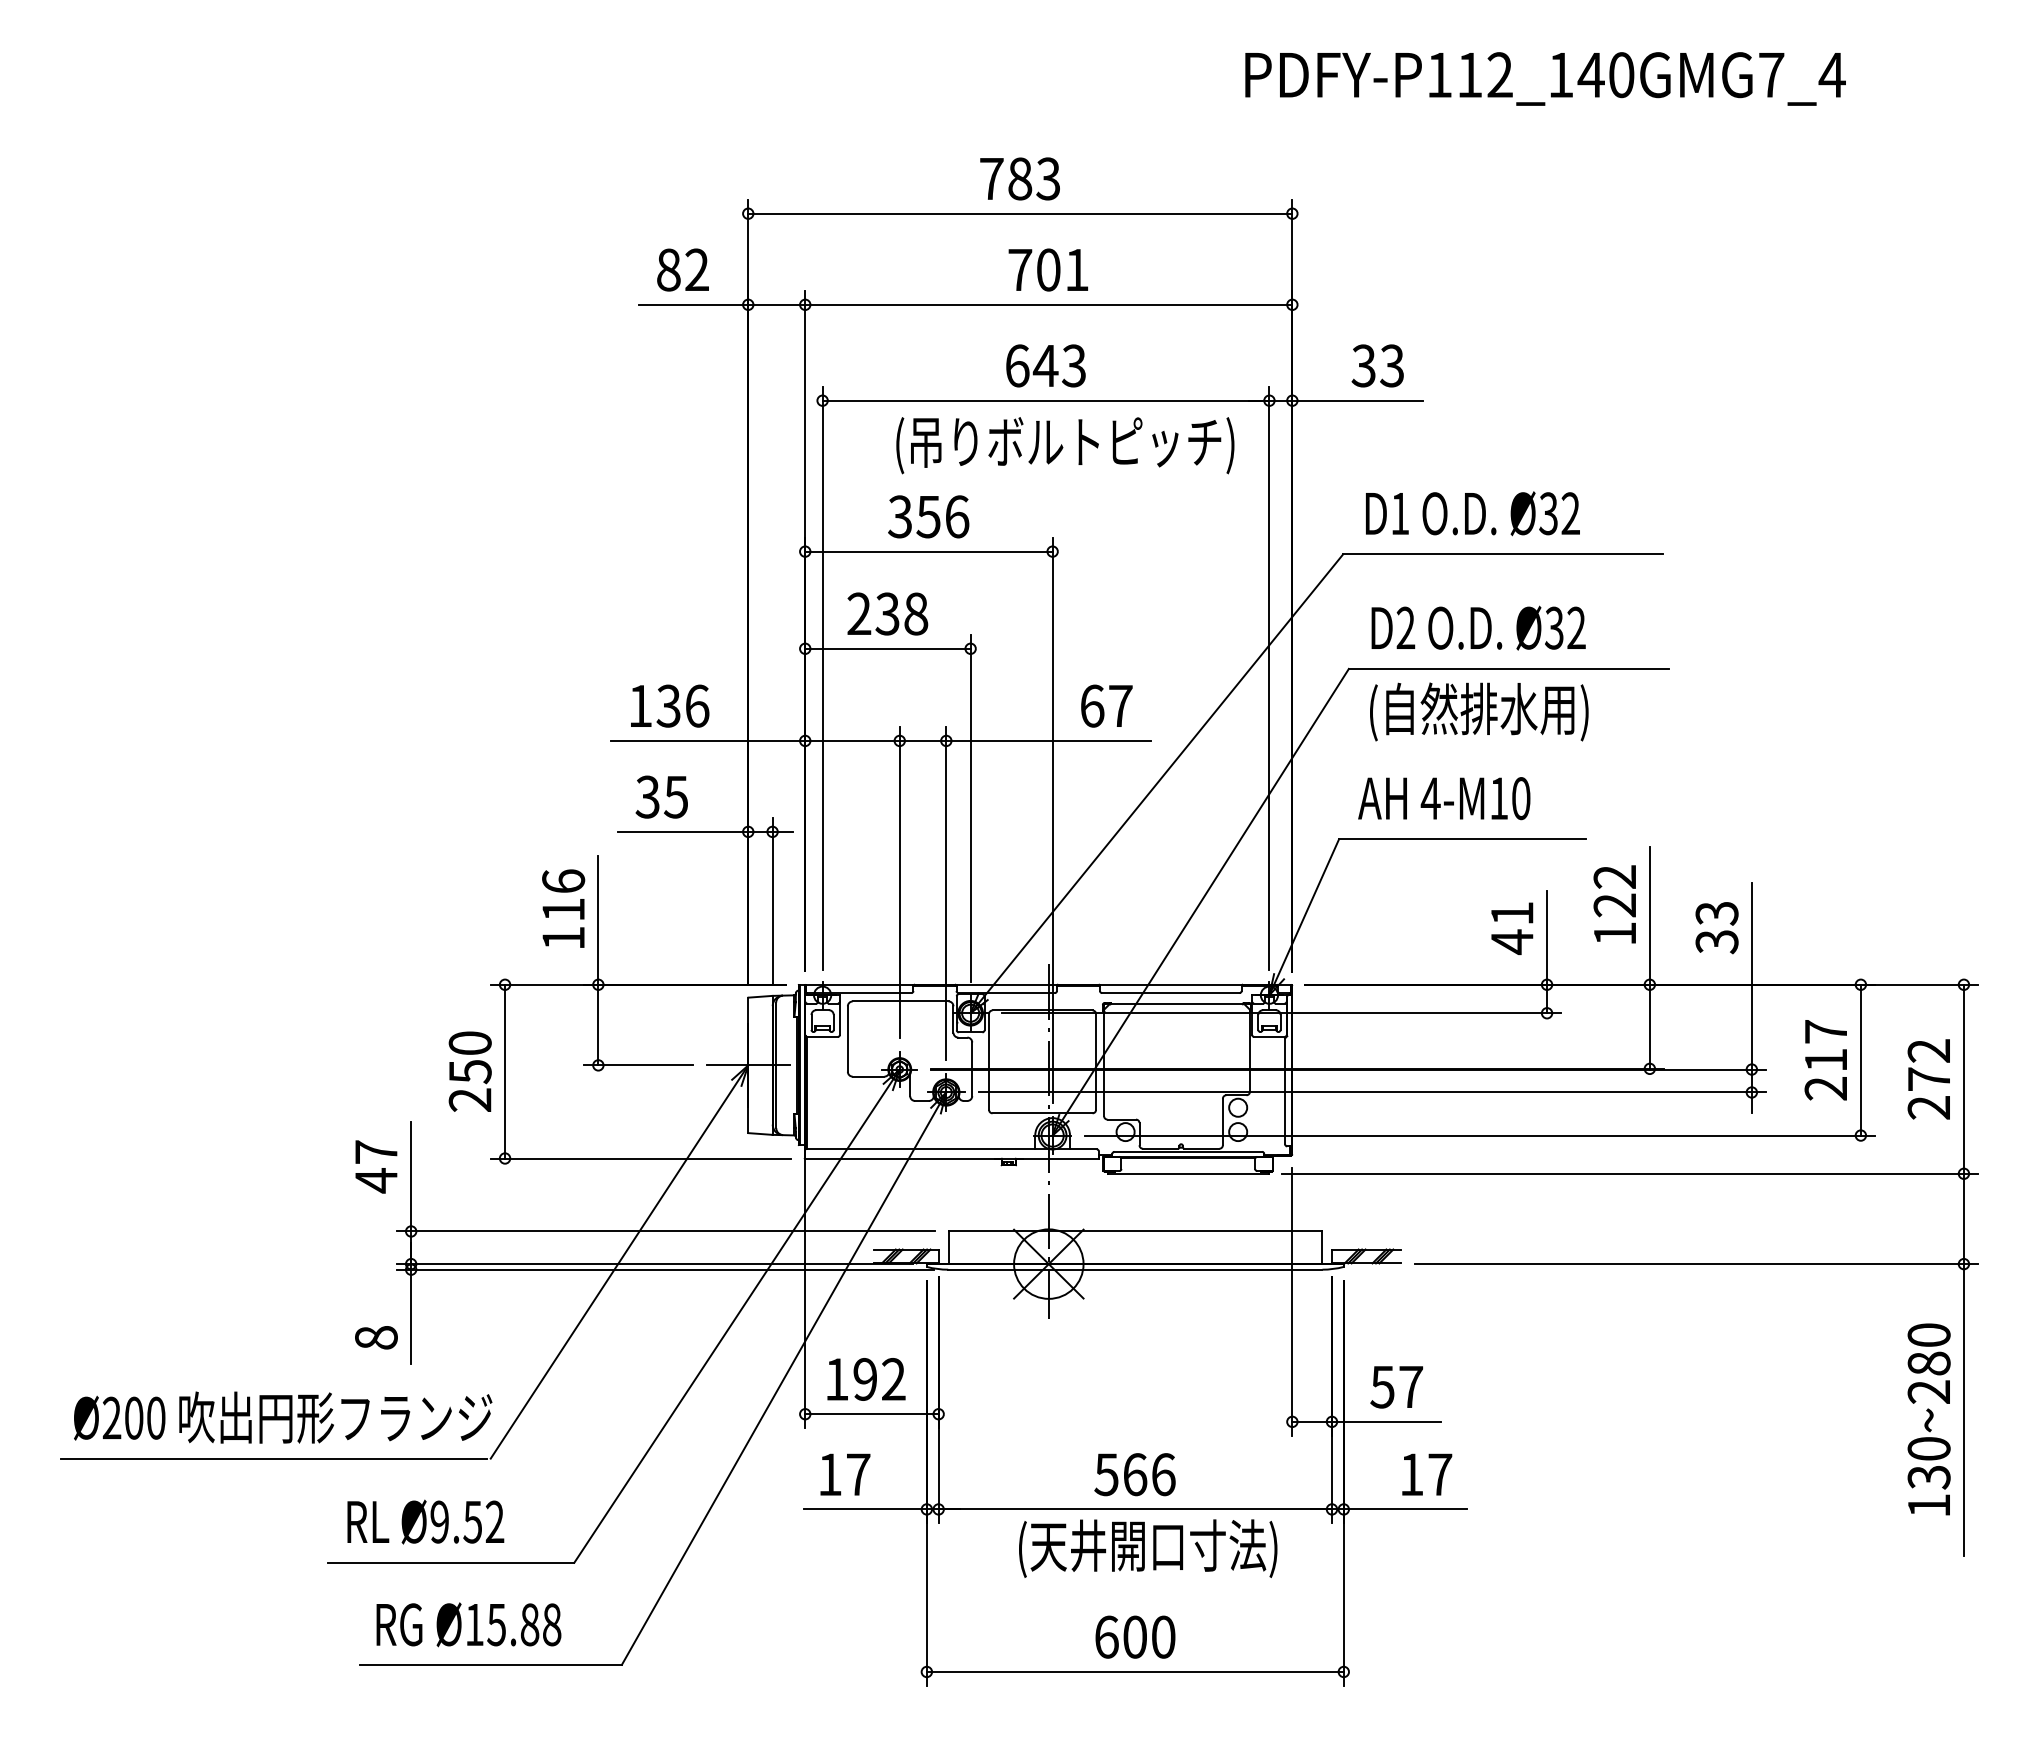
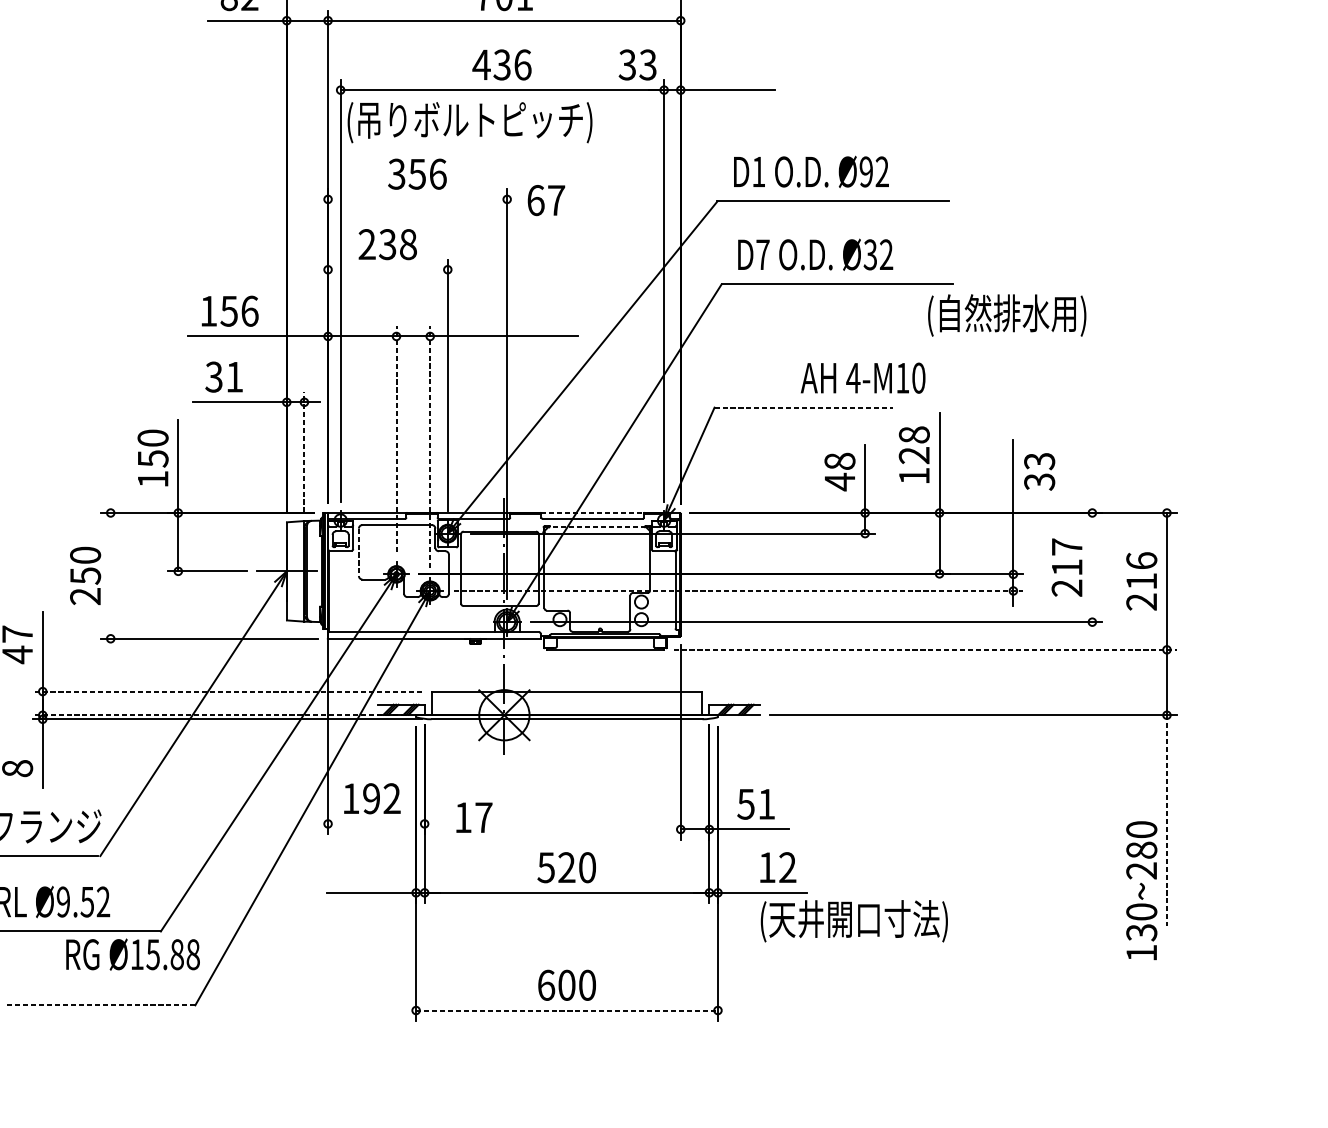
text: (1045, 365) -> (502, 64), 643 -> 436
text: (1377, 365) -> (637, 64), moved
text: (1065, 445) -> (470, 122), moved
text: (1548, 513) -> (866, 171), Ø32 -> Ø92
line: (928, 551) -> (417, 199), removed
text: (1405, 627) -> (762, 254), D2 -> D7
line: (887, 648) -> (387, 269), removed
text: (668, 705) -> (229, 310), 136 -> 156
text: (1106, 705) -> (546, 200), moved
text: (1479, 711) -> (1007, 315), moved
text: (675, 797) -> (234, 377), 35 -> 31
text: (1444, 798) -> (863, 378), moved
line: (1462, 839) -> (803, 407), solid -> dashed
text: (1614, 876) -> (913, 434), 122 -> 128
line: (899, 882) -> (396, 438), solid -> dashed
line: (946, 893) -> (430, 446), solid -> dashed
text: (563, 895) -> (153, 448), 116 -> 150
line: (772, 900) -> (304, 451), solid -> dashed
text: (1511, 913) -> (839, 461), 41 -> 48
text: (1716, 928) -> (1039, 472), moved
line: (1171, 984) -> (593, 512), solid -> dashed
line: (1176, 1004) -> (596, 527), solid -> dashed
line: (847, 1039) -> (358, 552), solid -> dashed
line: (1860, 1059) -> (1092, 567), removed
text: (1928, 1064) -> (1141, 570), 272 -> 216
line: (505, 1071) -> (111, 575), removed
line: (1372, 1092) -> (738, 590), solid -> dashed
line: (1630, 1173) -> (925, 649), solid -> dashed
line: (666, 1231) -> (227, 691), solid -> dashed
line: (655, 1264) -> (219, 715), solid -> dashed
text: (1411, 1386) -> (766, 803), 57 -> 51
line: (1963, 1409) -> (1166, 820), solid -> dashed
line: (871, 1414) -> (376, 824), removed
text: (1928, 1419) -> (1141, 890), moved
text: (845, 1474) -> (474, 817), moved
text: (1149, 1474) -> (577, 867), 566 -> 520
text: (1440, 1474) -> (787, 867), 17 -> 12
text: (1148, 1548) -> (854, 921), moved
text: (468, 1624) -> (132, 954), moved
line: (490, 1664) -> (100, 1005), solid -> dashed
line: (1135, 1671) -> (567, 1010), solid -> dashed

